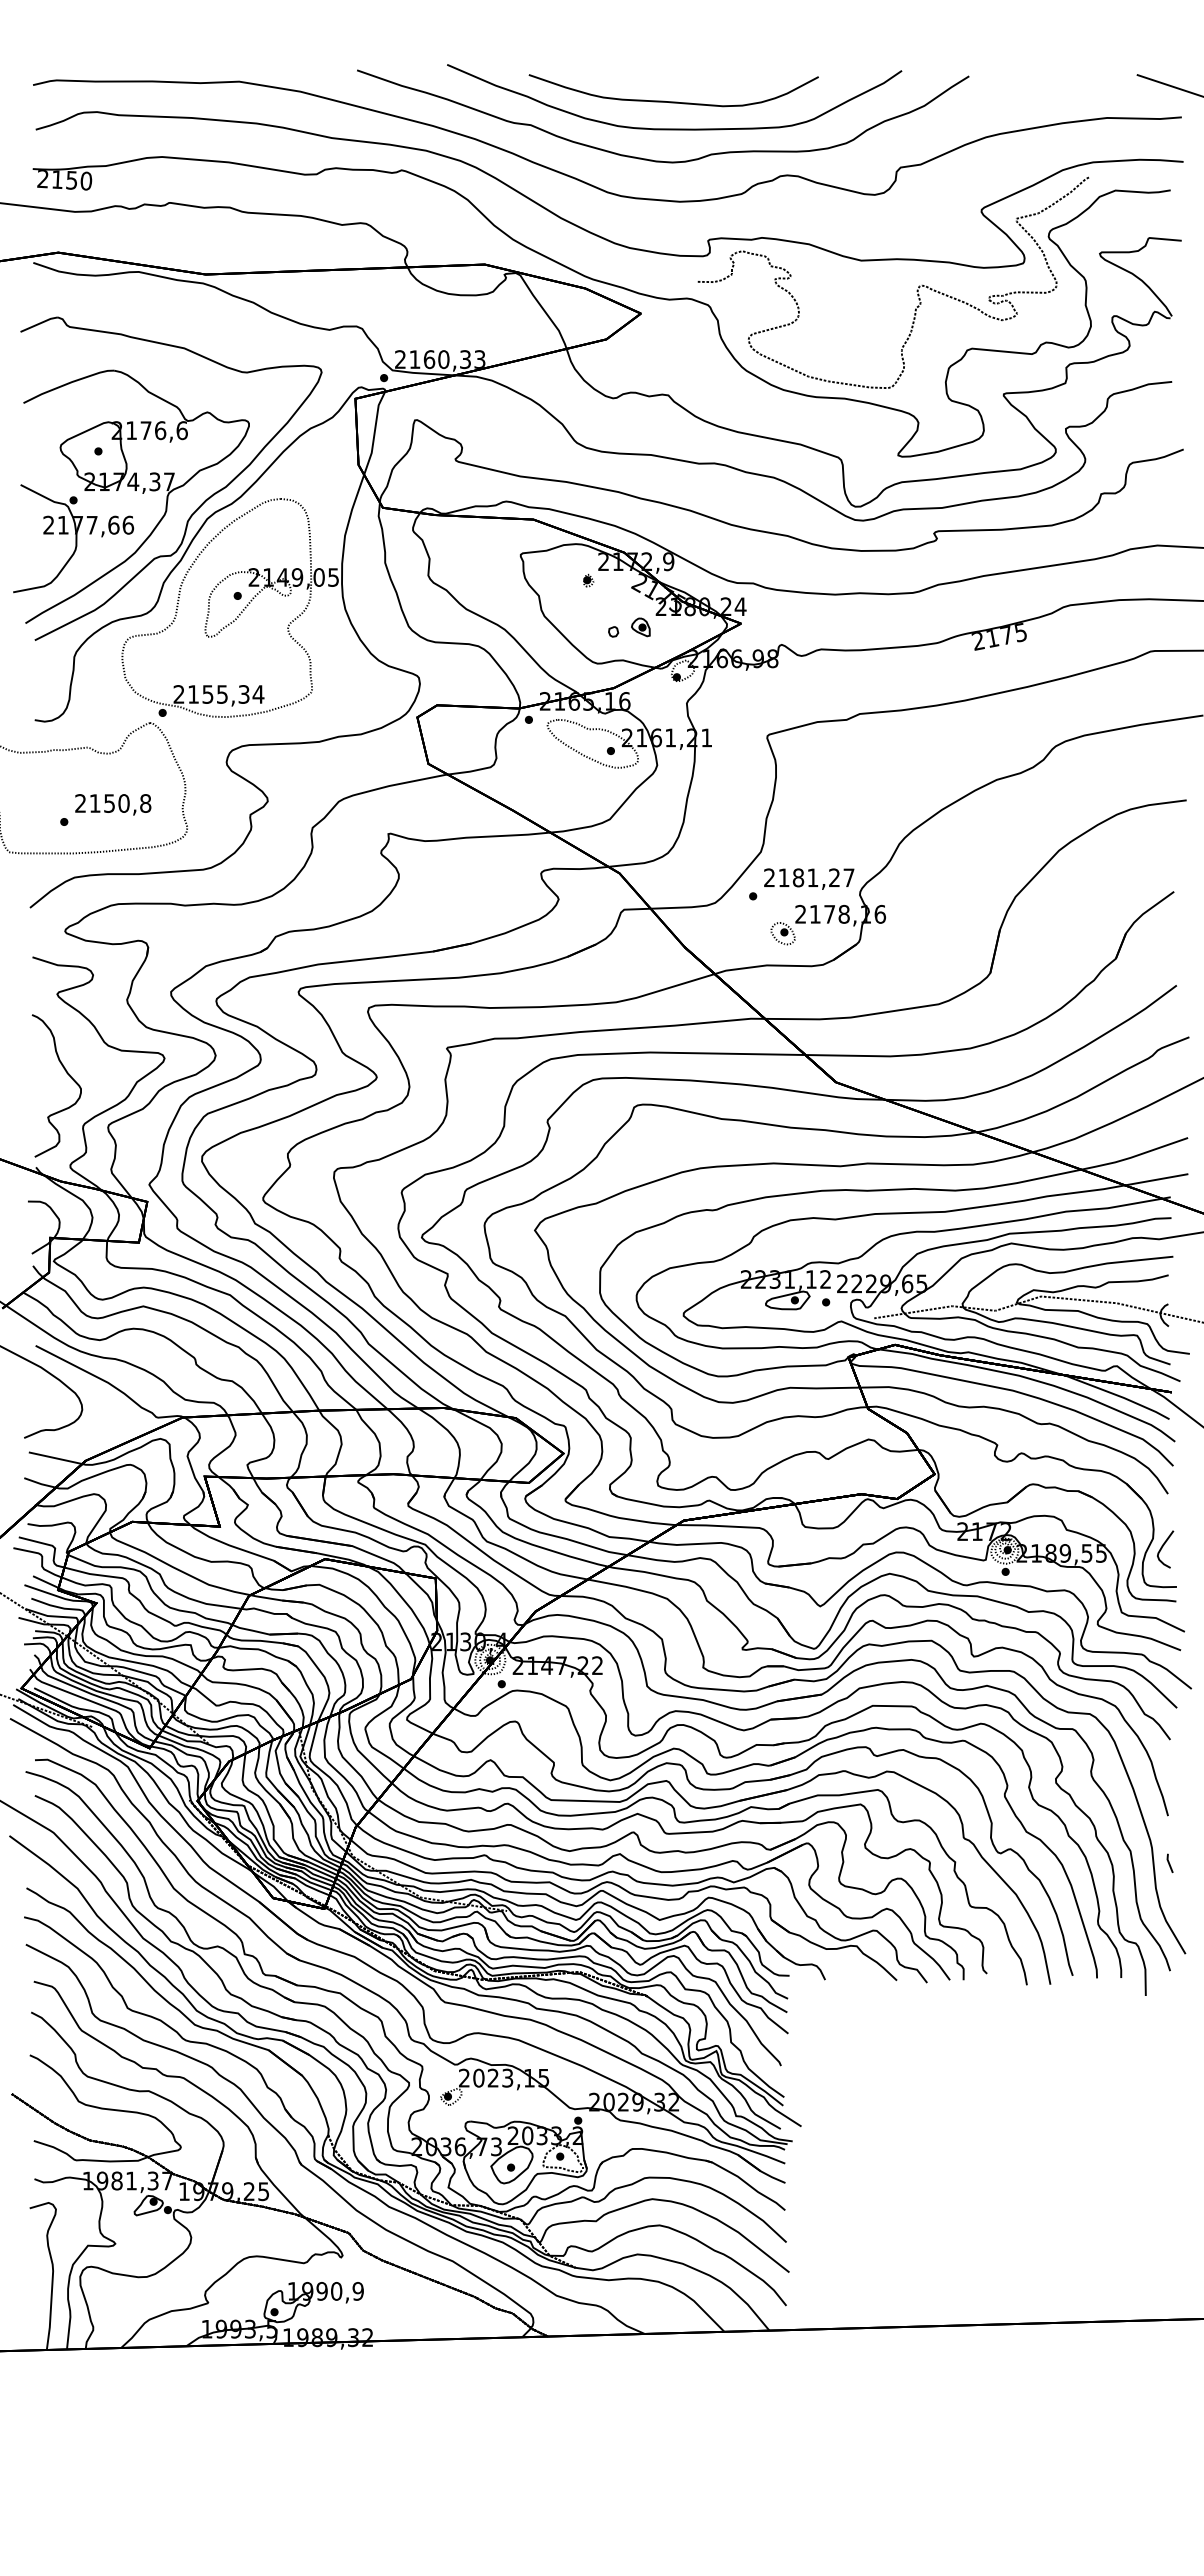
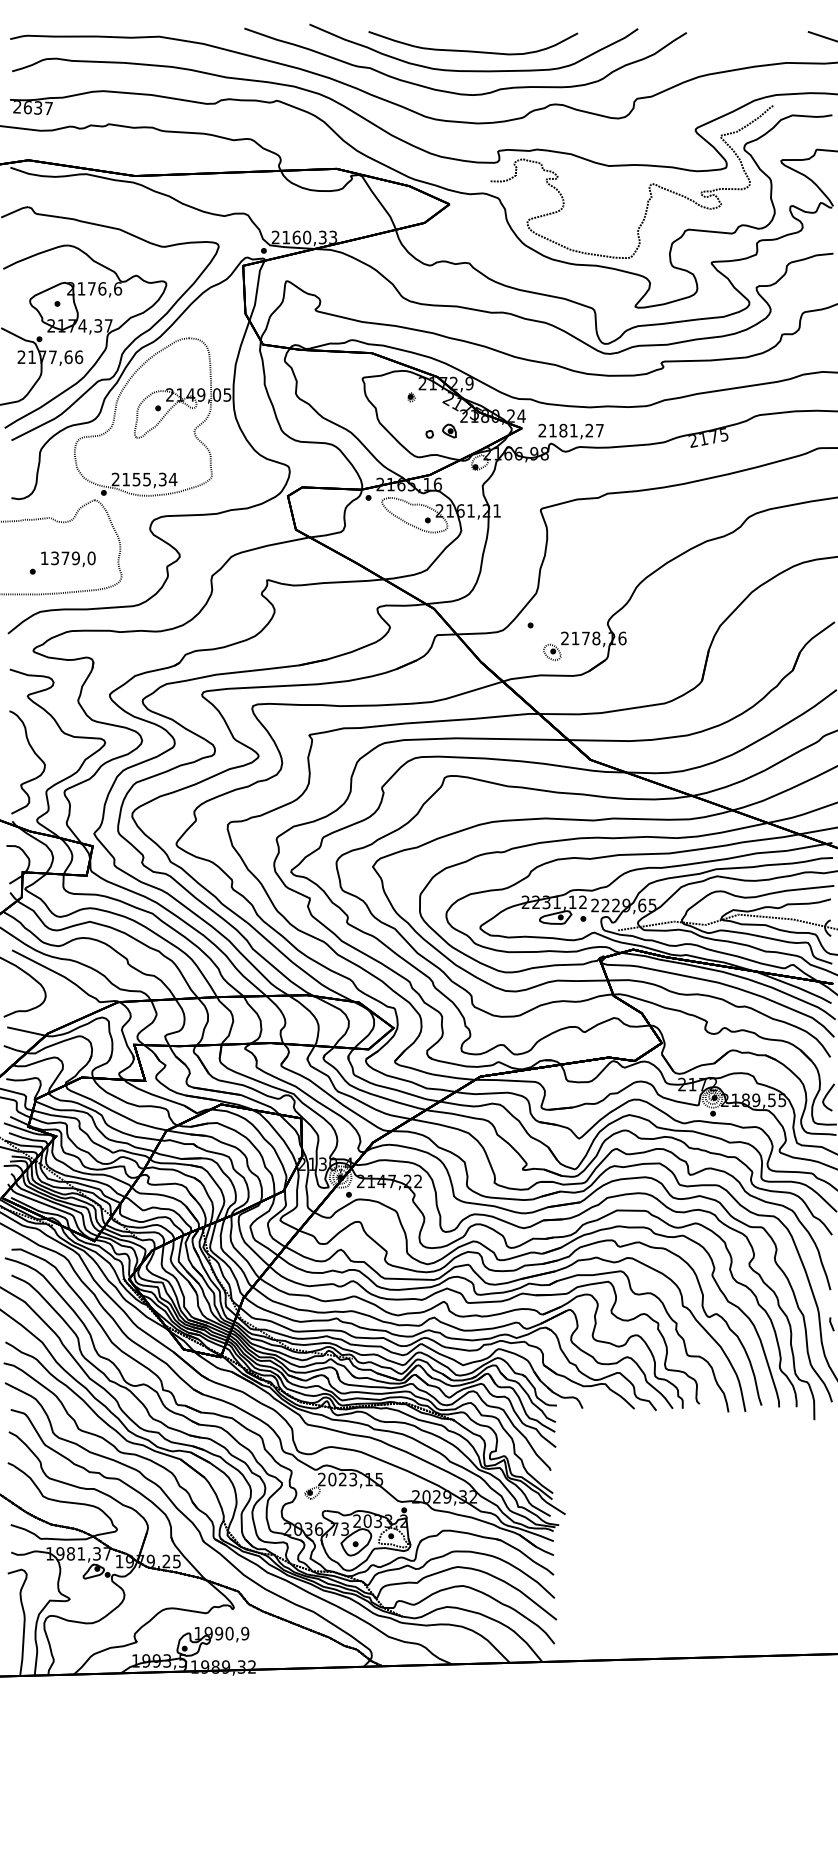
text: (72, 180) -> (38, 108), 2150 -> 2637
text: (113, 803) -> (68, 558), 2150,8 -> 1379,0
text: (809, 878) -> (571, 431), moved

